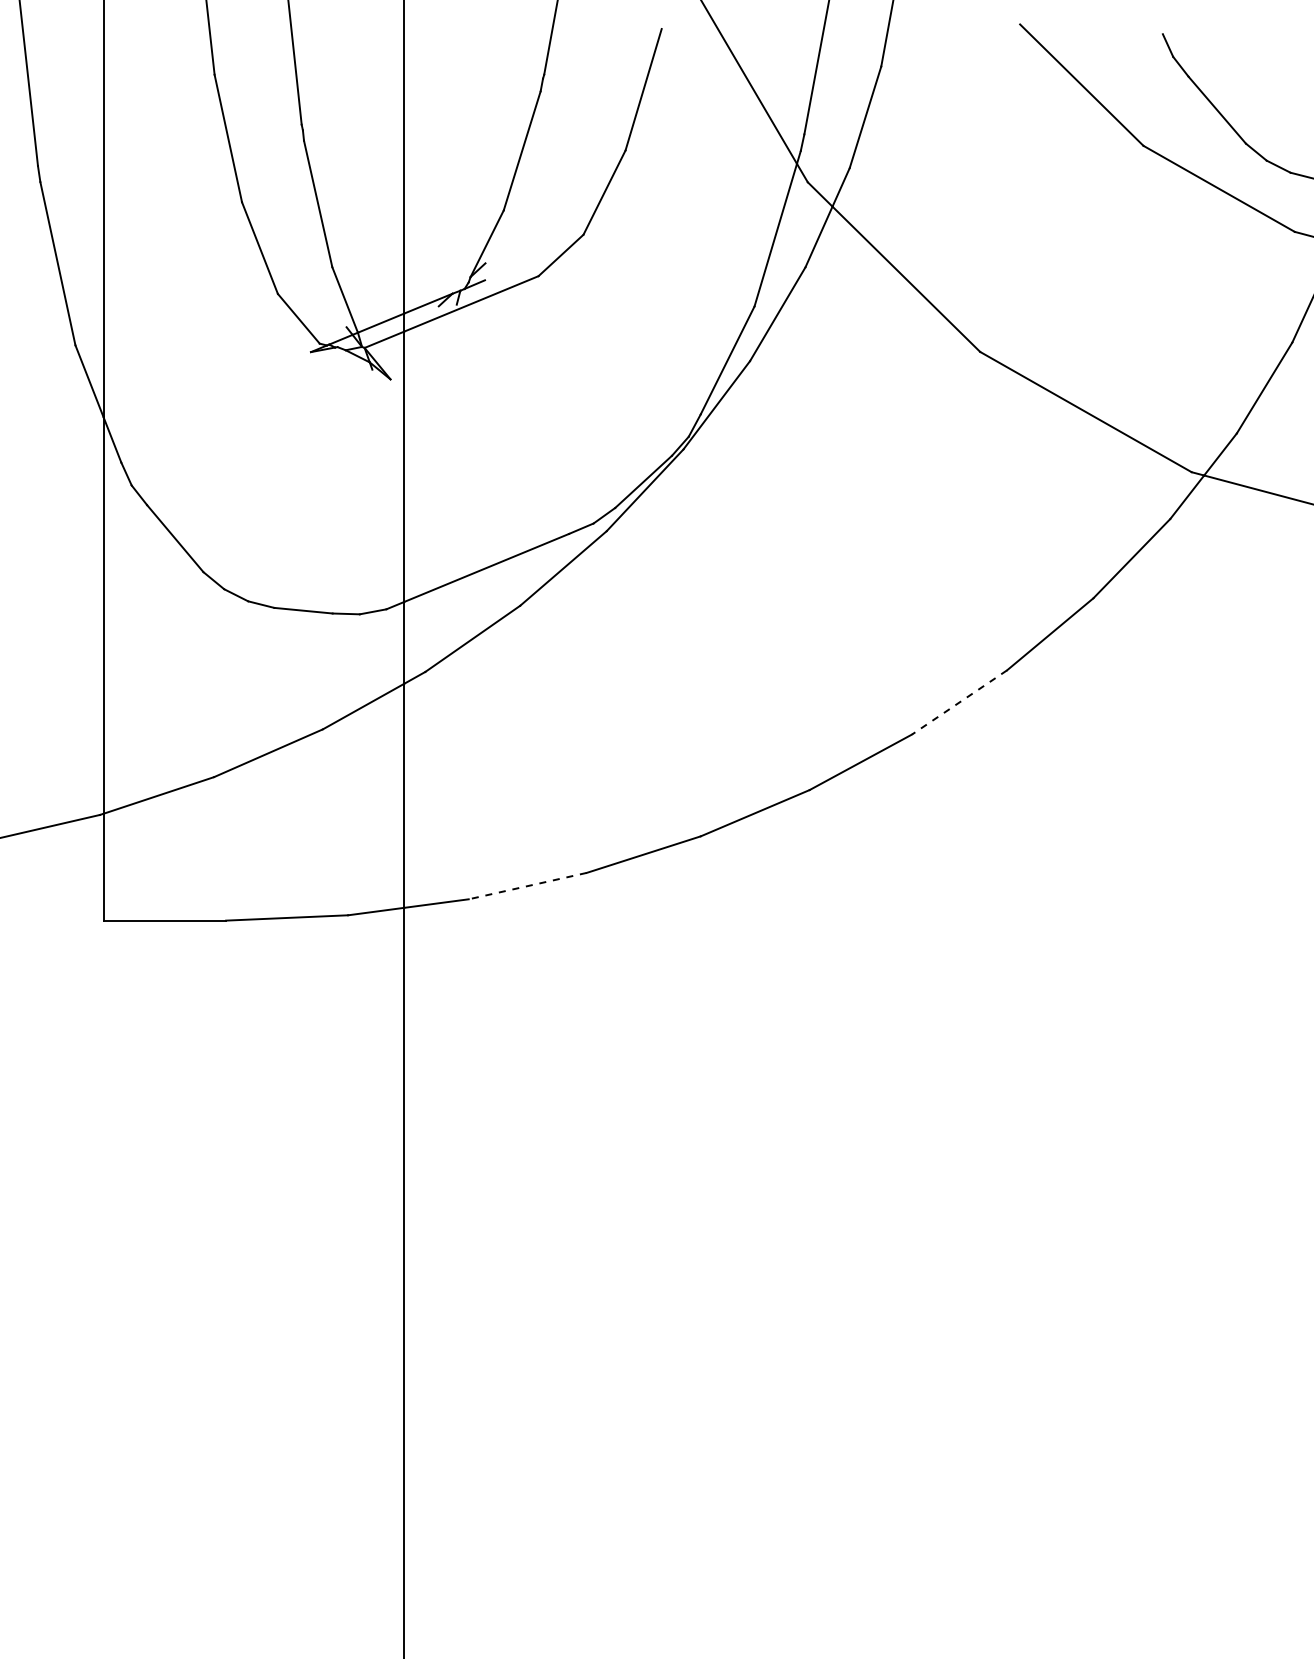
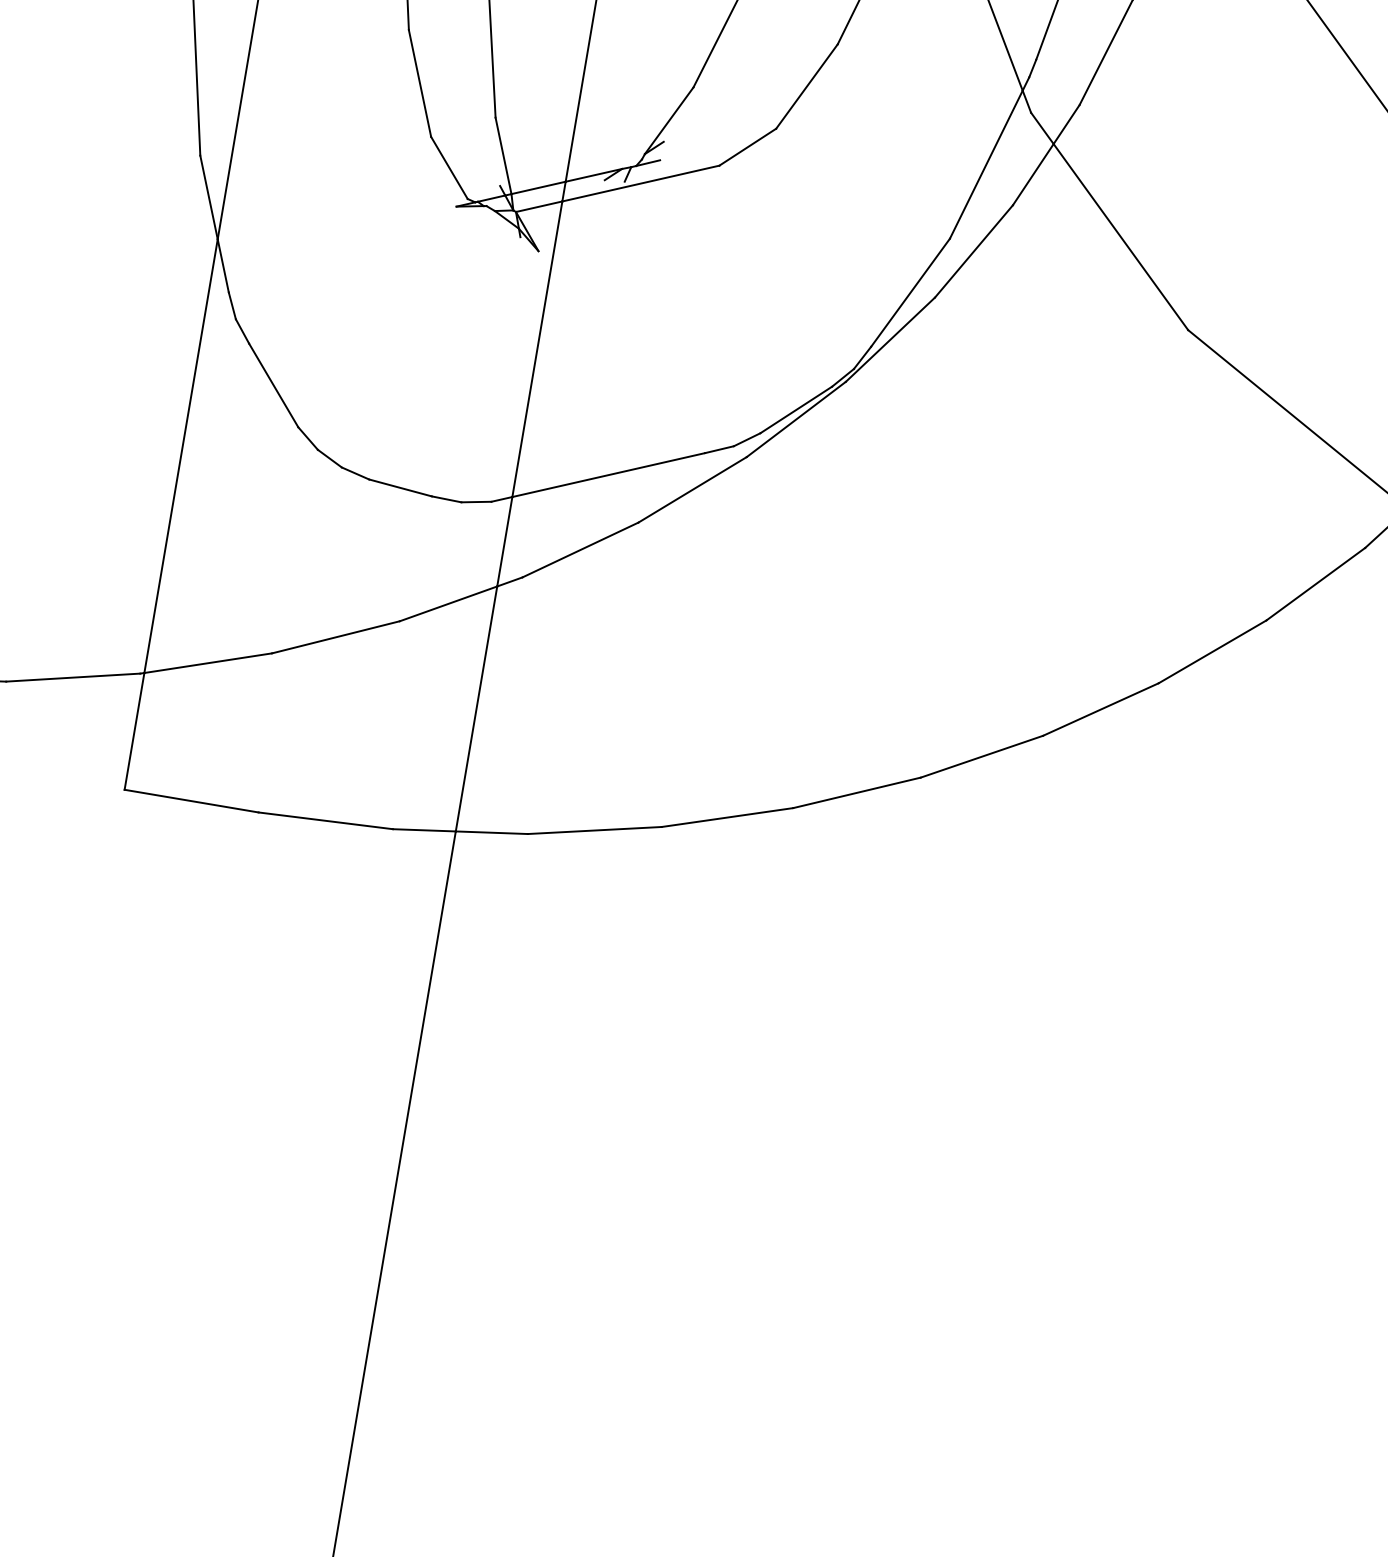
line: (959, 702) -> (1100, 709), dashed -> solid
line: (527, 886) -> (594, 830), dashed -> solid

